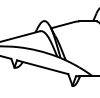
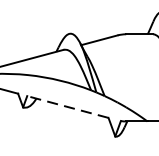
line: (42, 67) -> (67, 107), solid -> dashed

